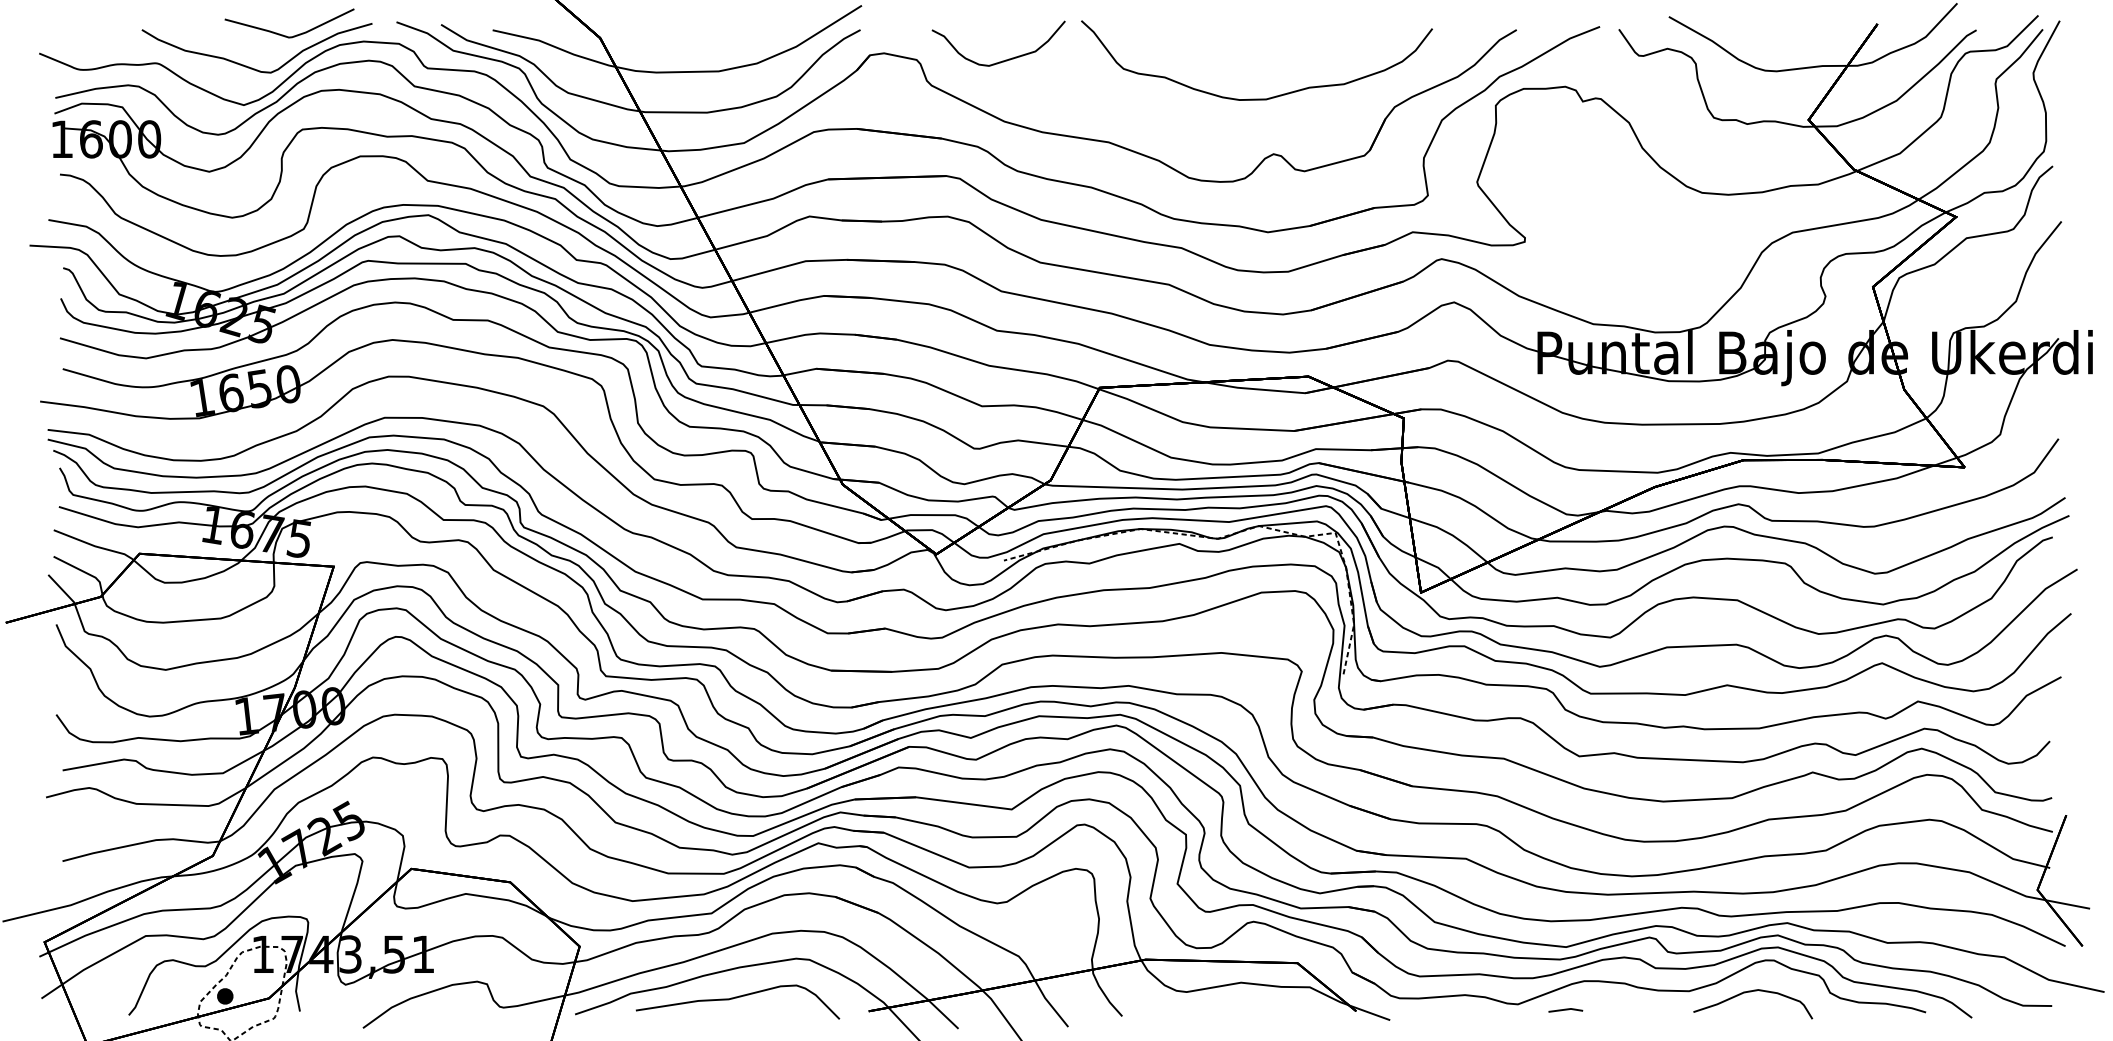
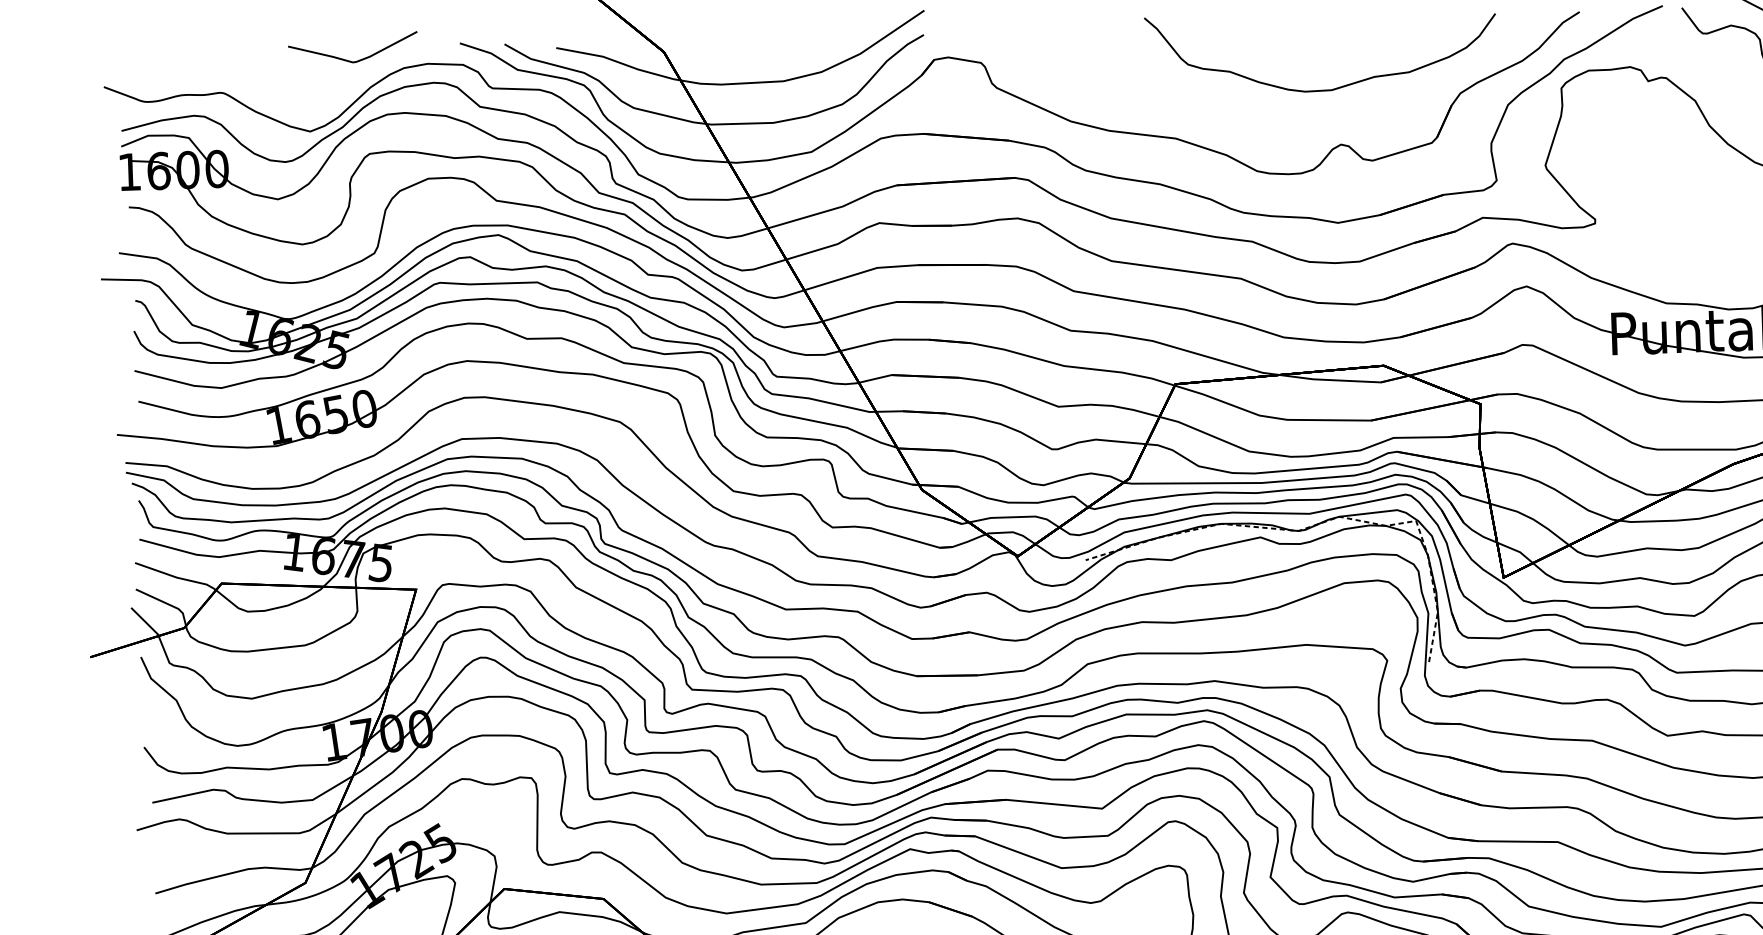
curve: (1005, 59) -> (1069, 59), removed
curve: (249, 66) -> (314, 92), removed

